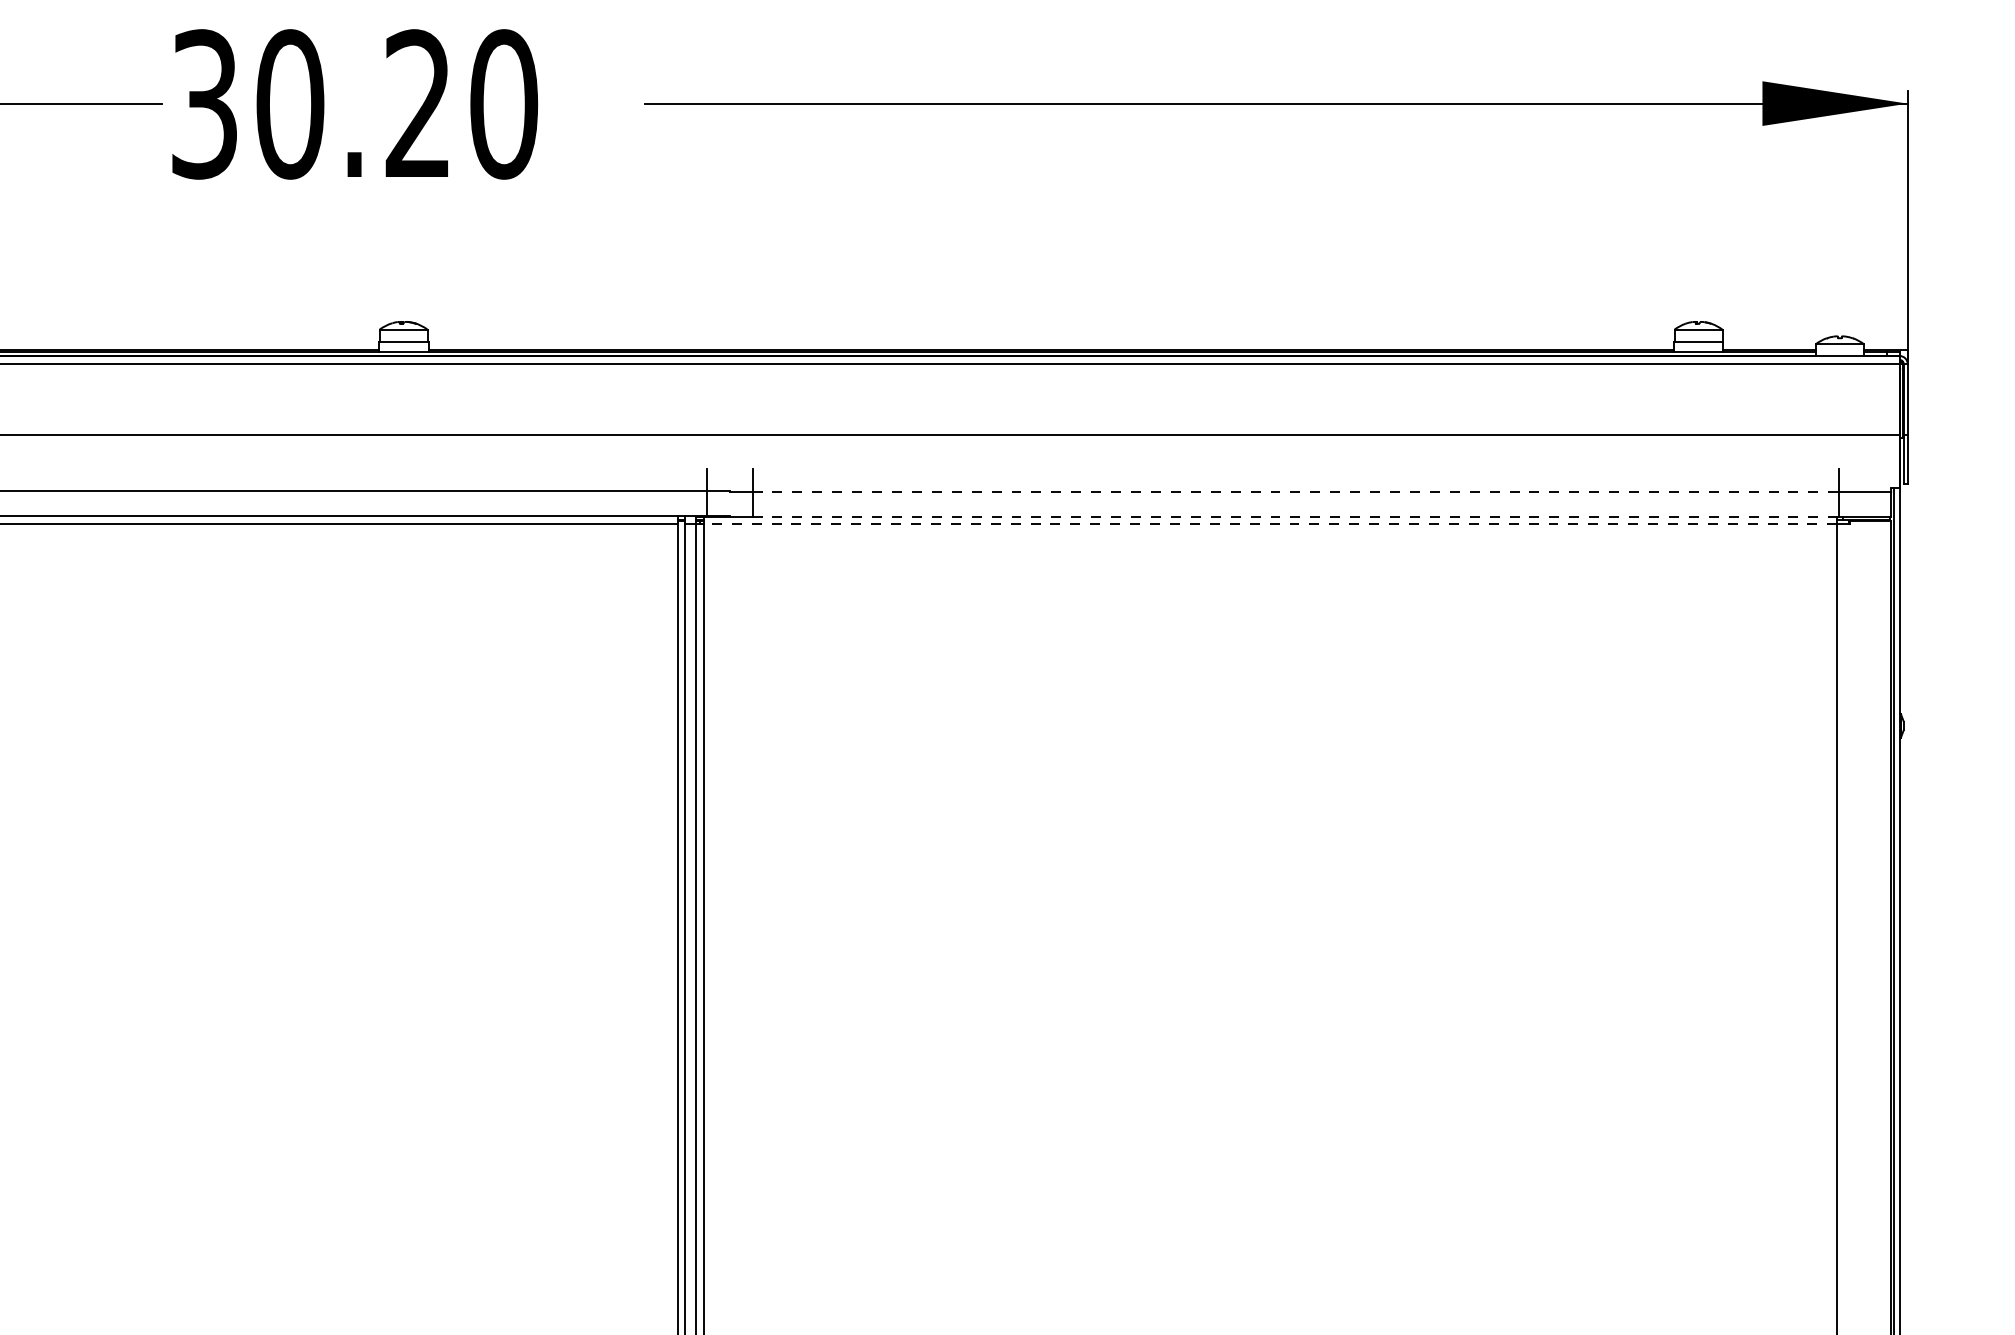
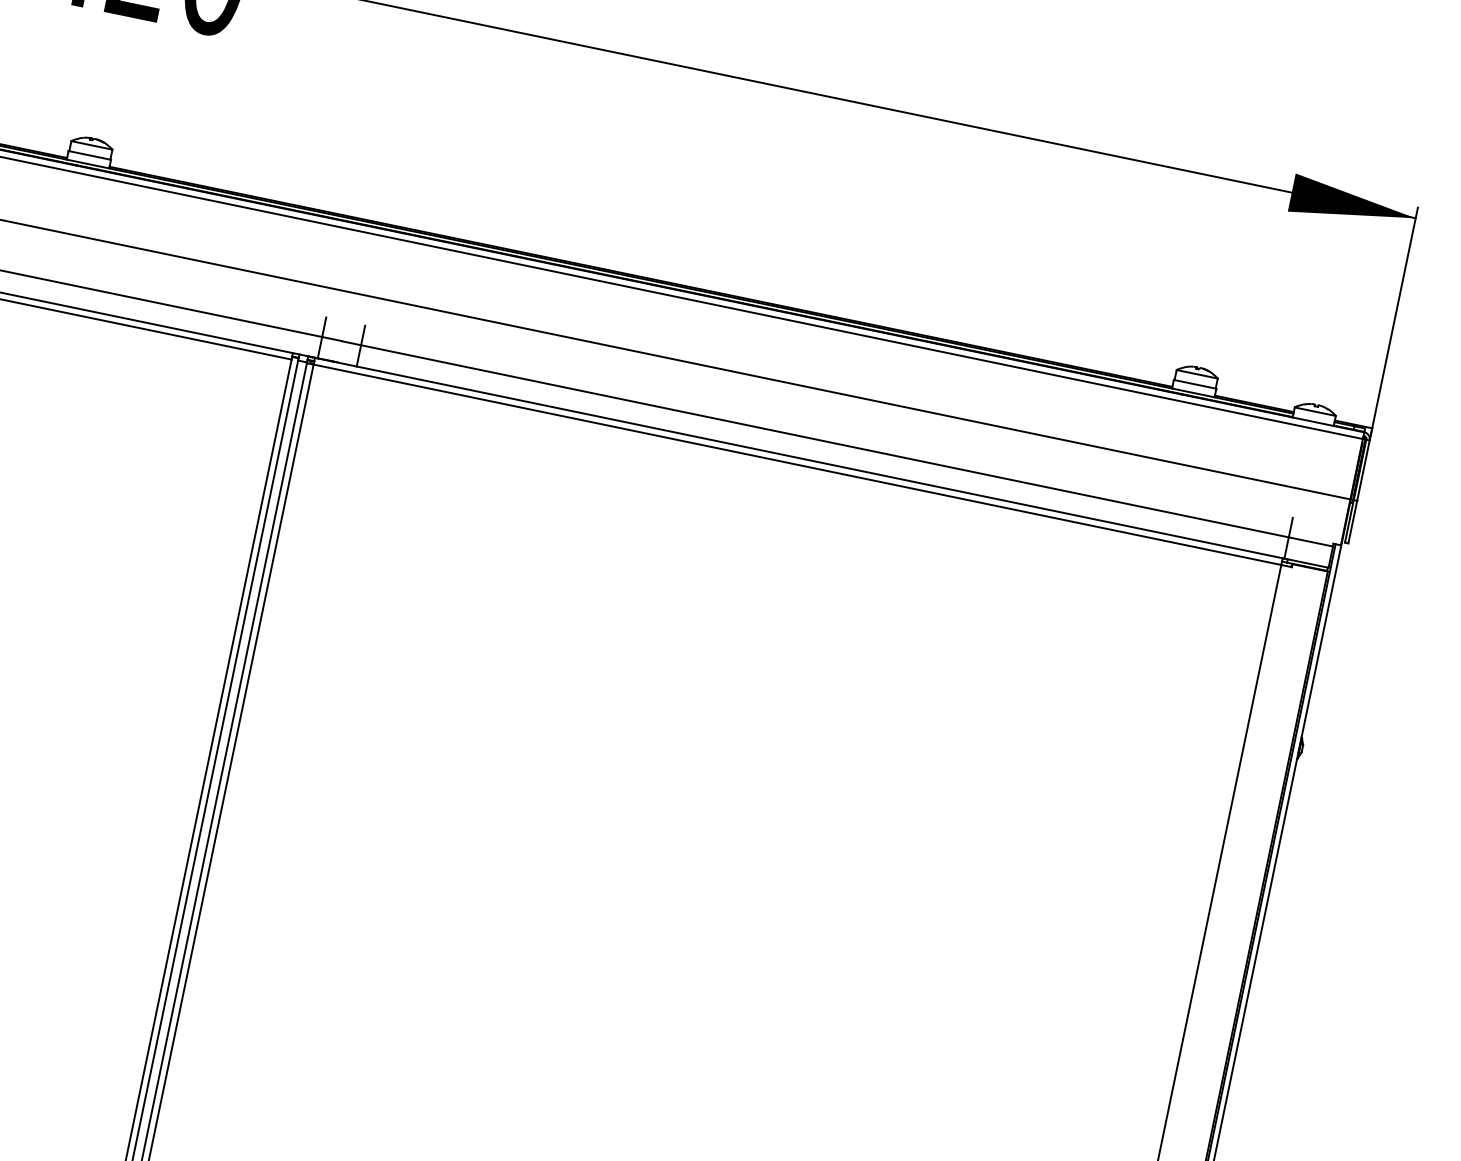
line: (1296, 491) -> (825, 441), dashed -> solid
line: (1296, 516) -> (821, 462), dashed -> solid
line: (1270, 524) -> (797, 464), dashed -> solid

